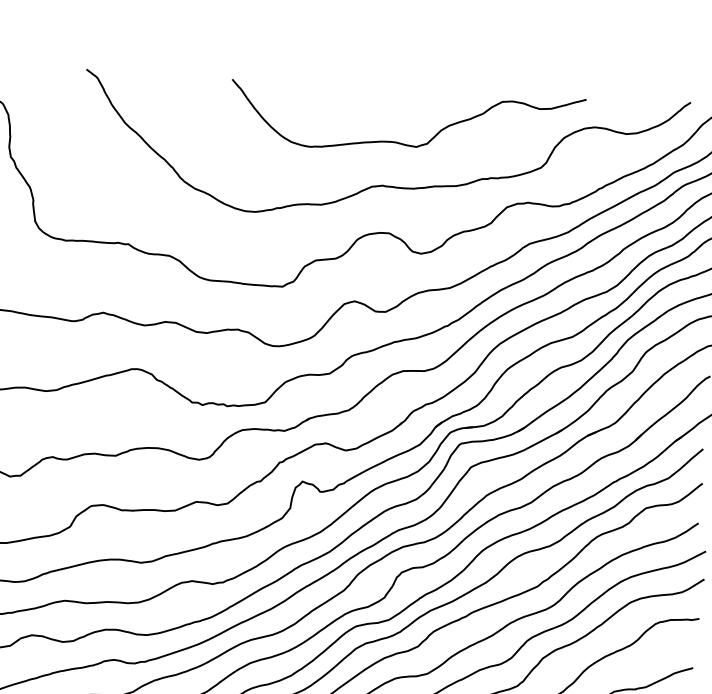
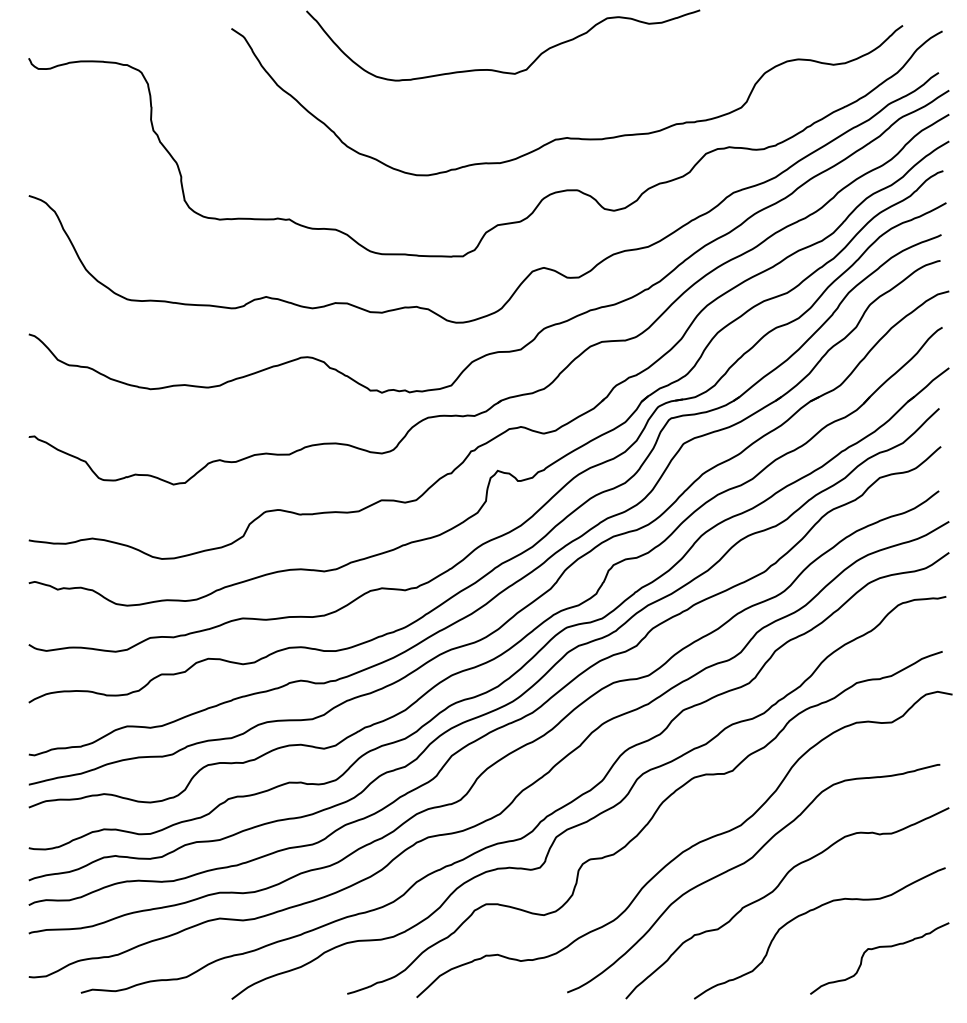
curve: (402, 143) -> (499, 70), moved

